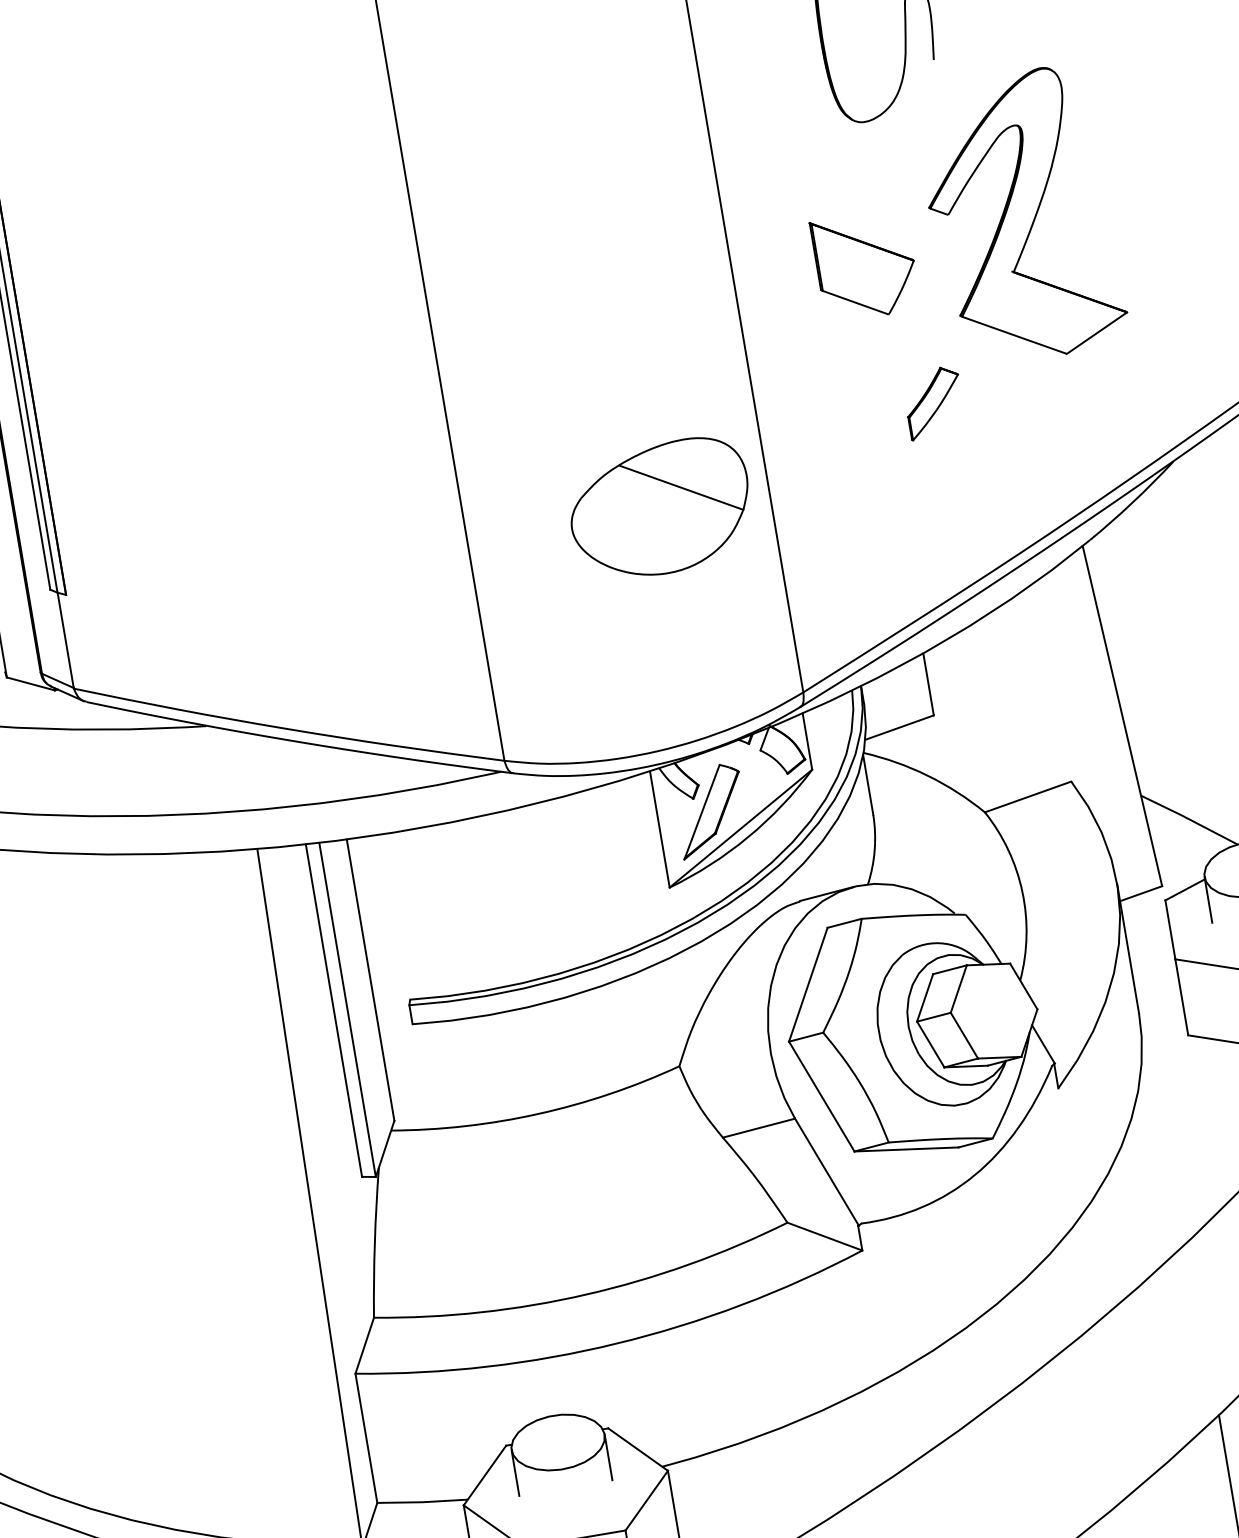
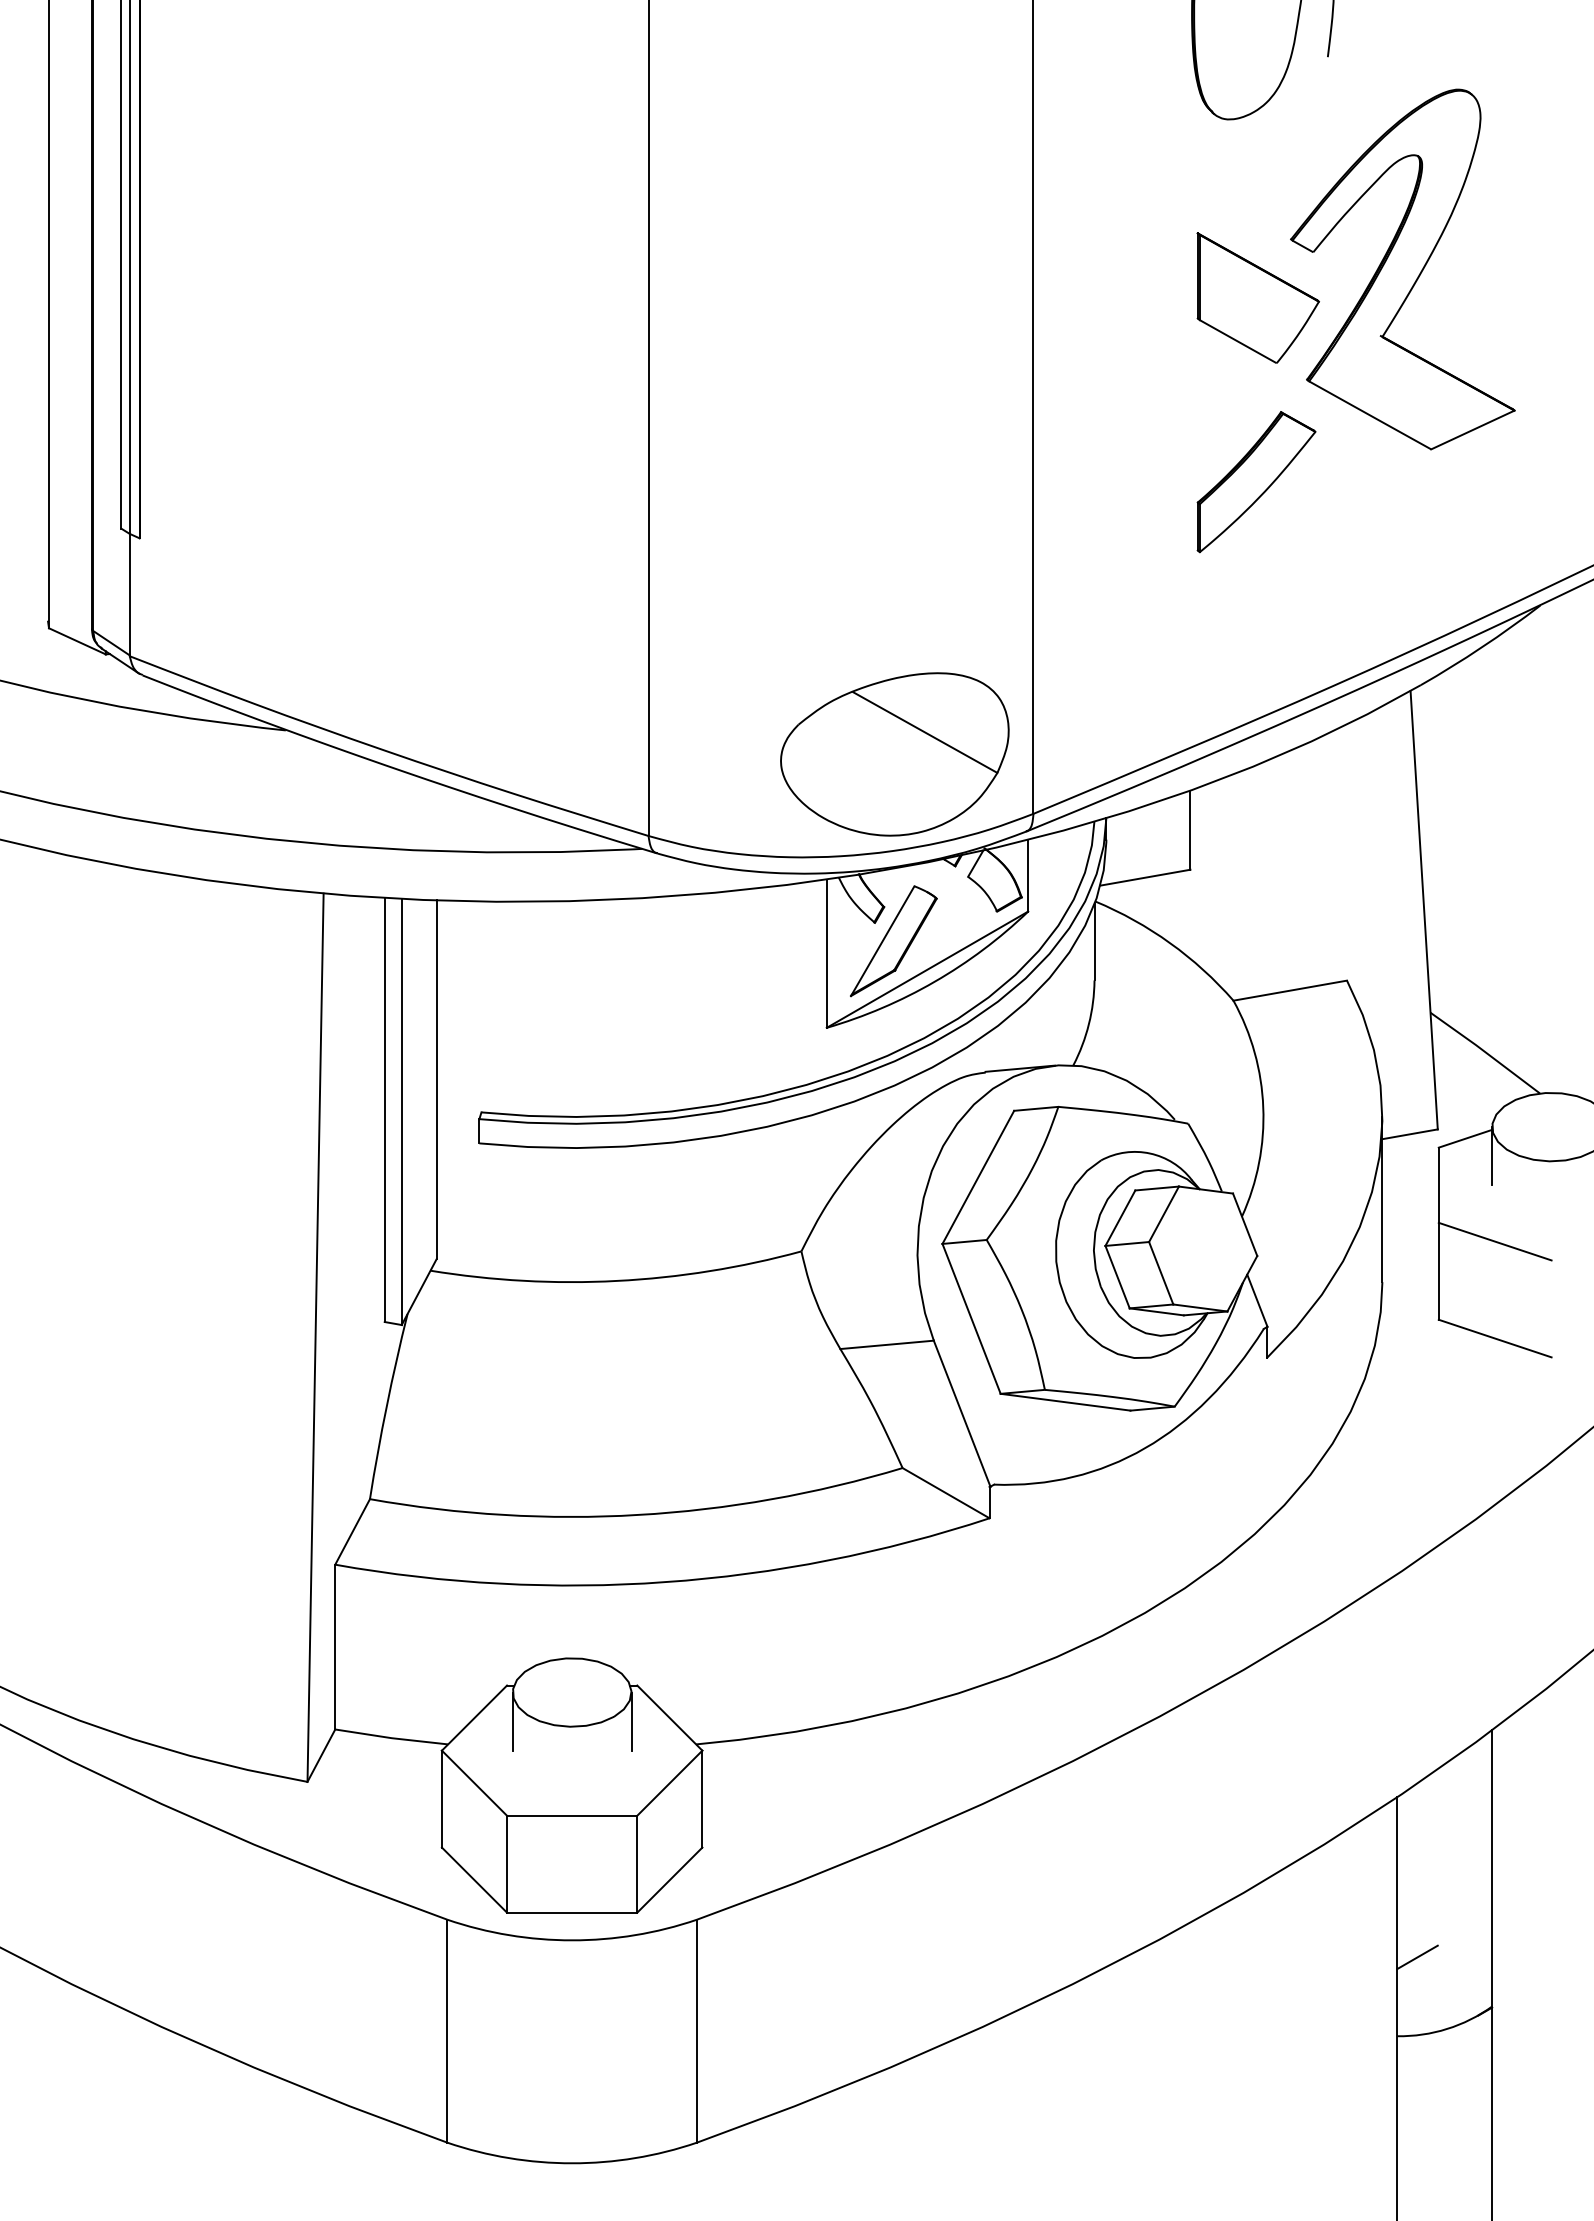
part: (865, 265) -> (1257, 297), moved
part: (934, 403) -> (1256, 482), size x1.67
part: (660, 509) -> (894, 754), moved

